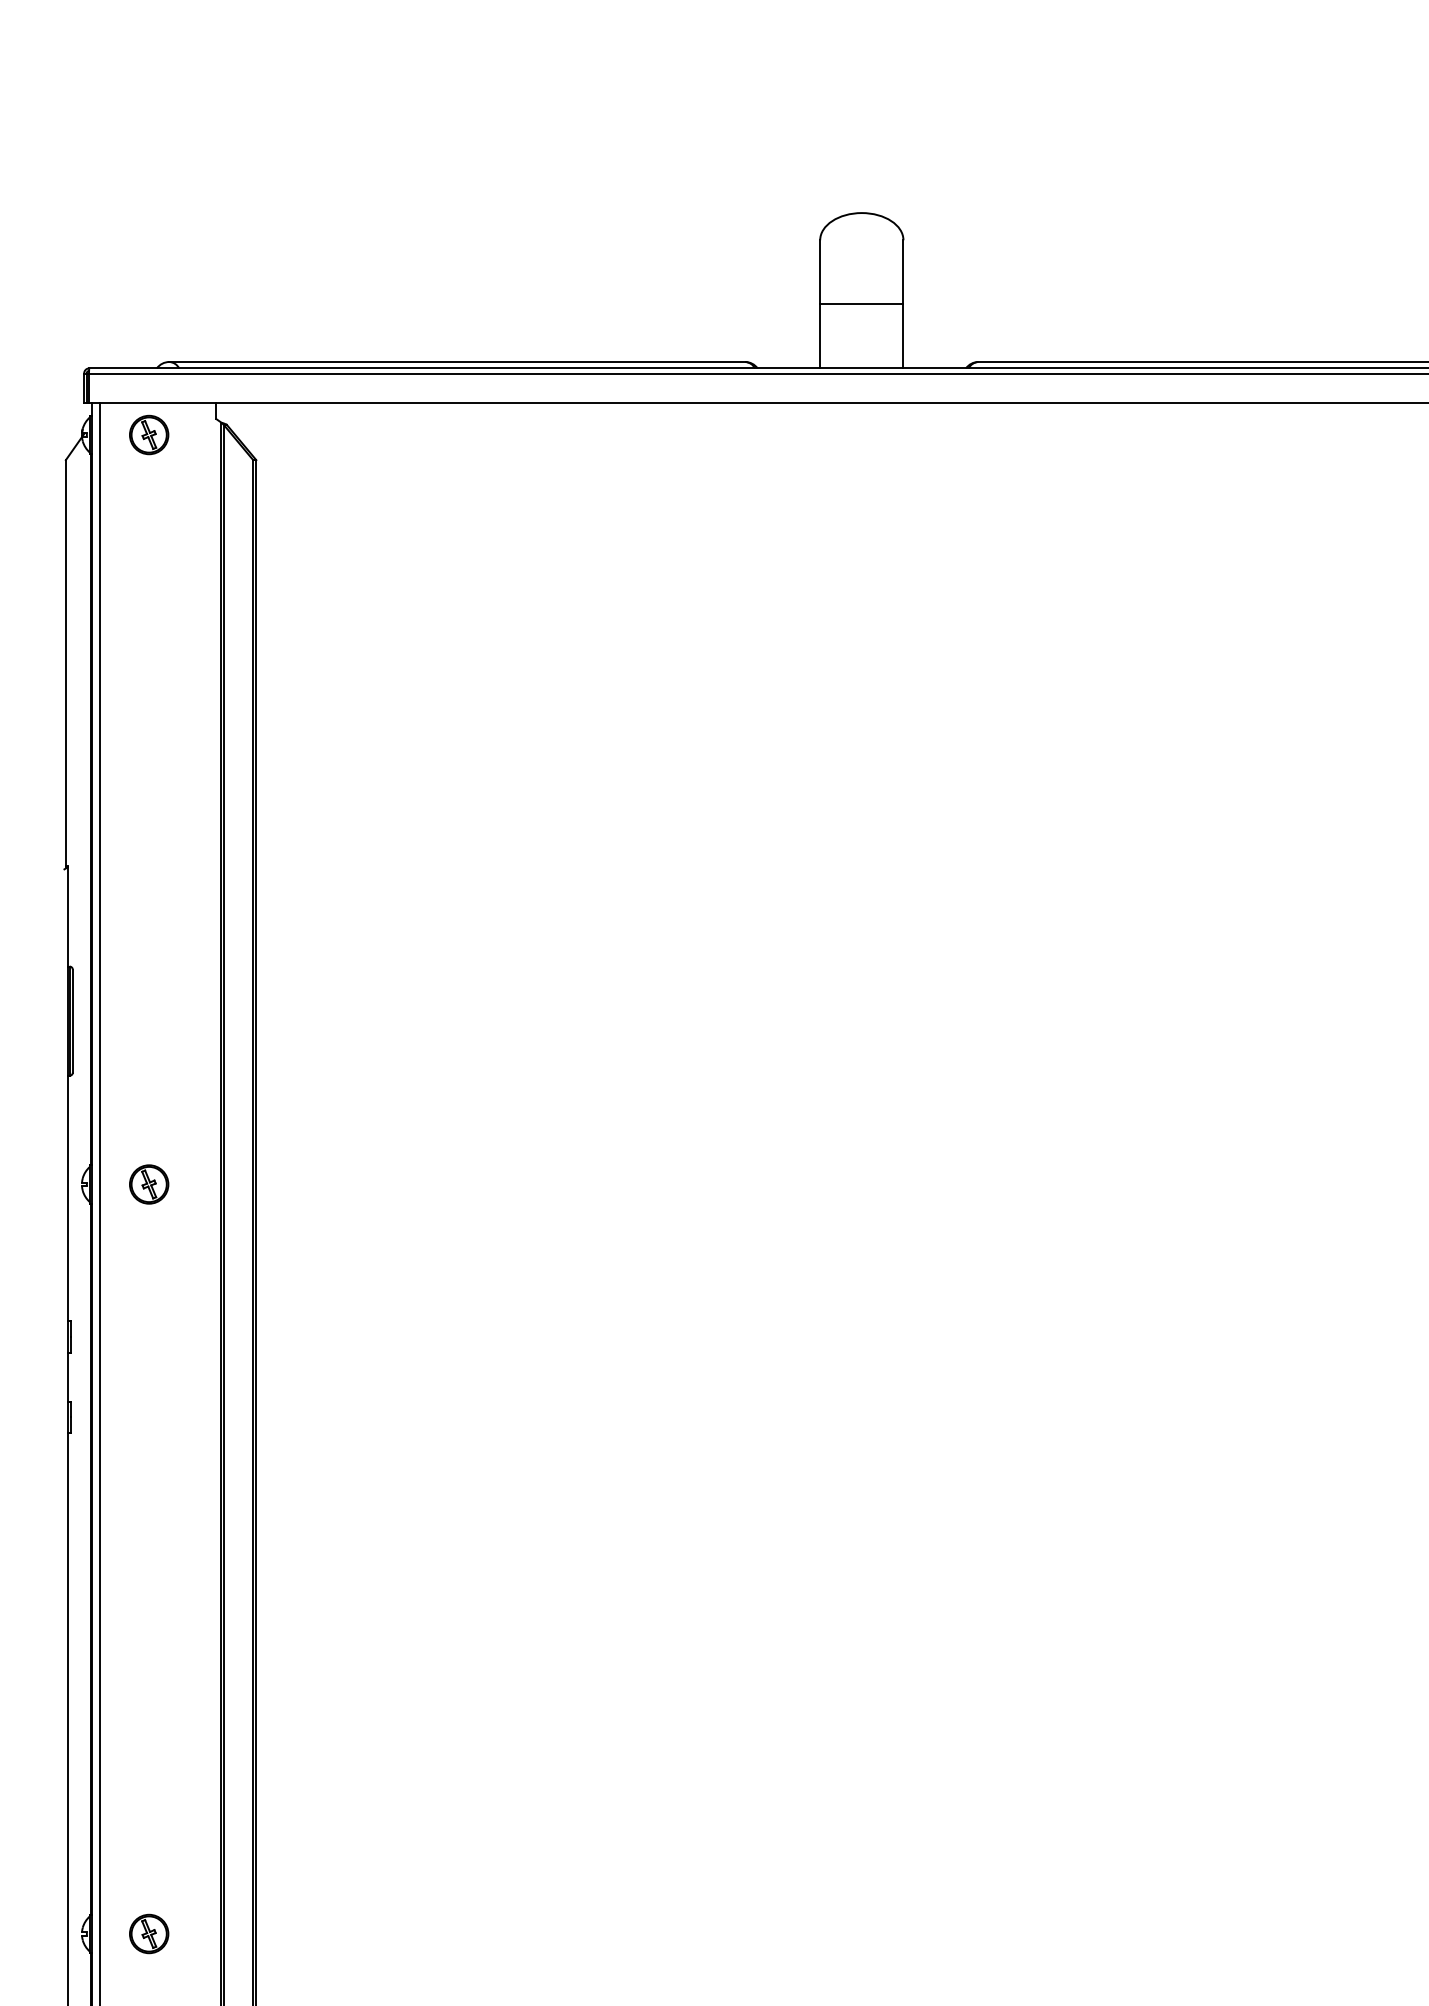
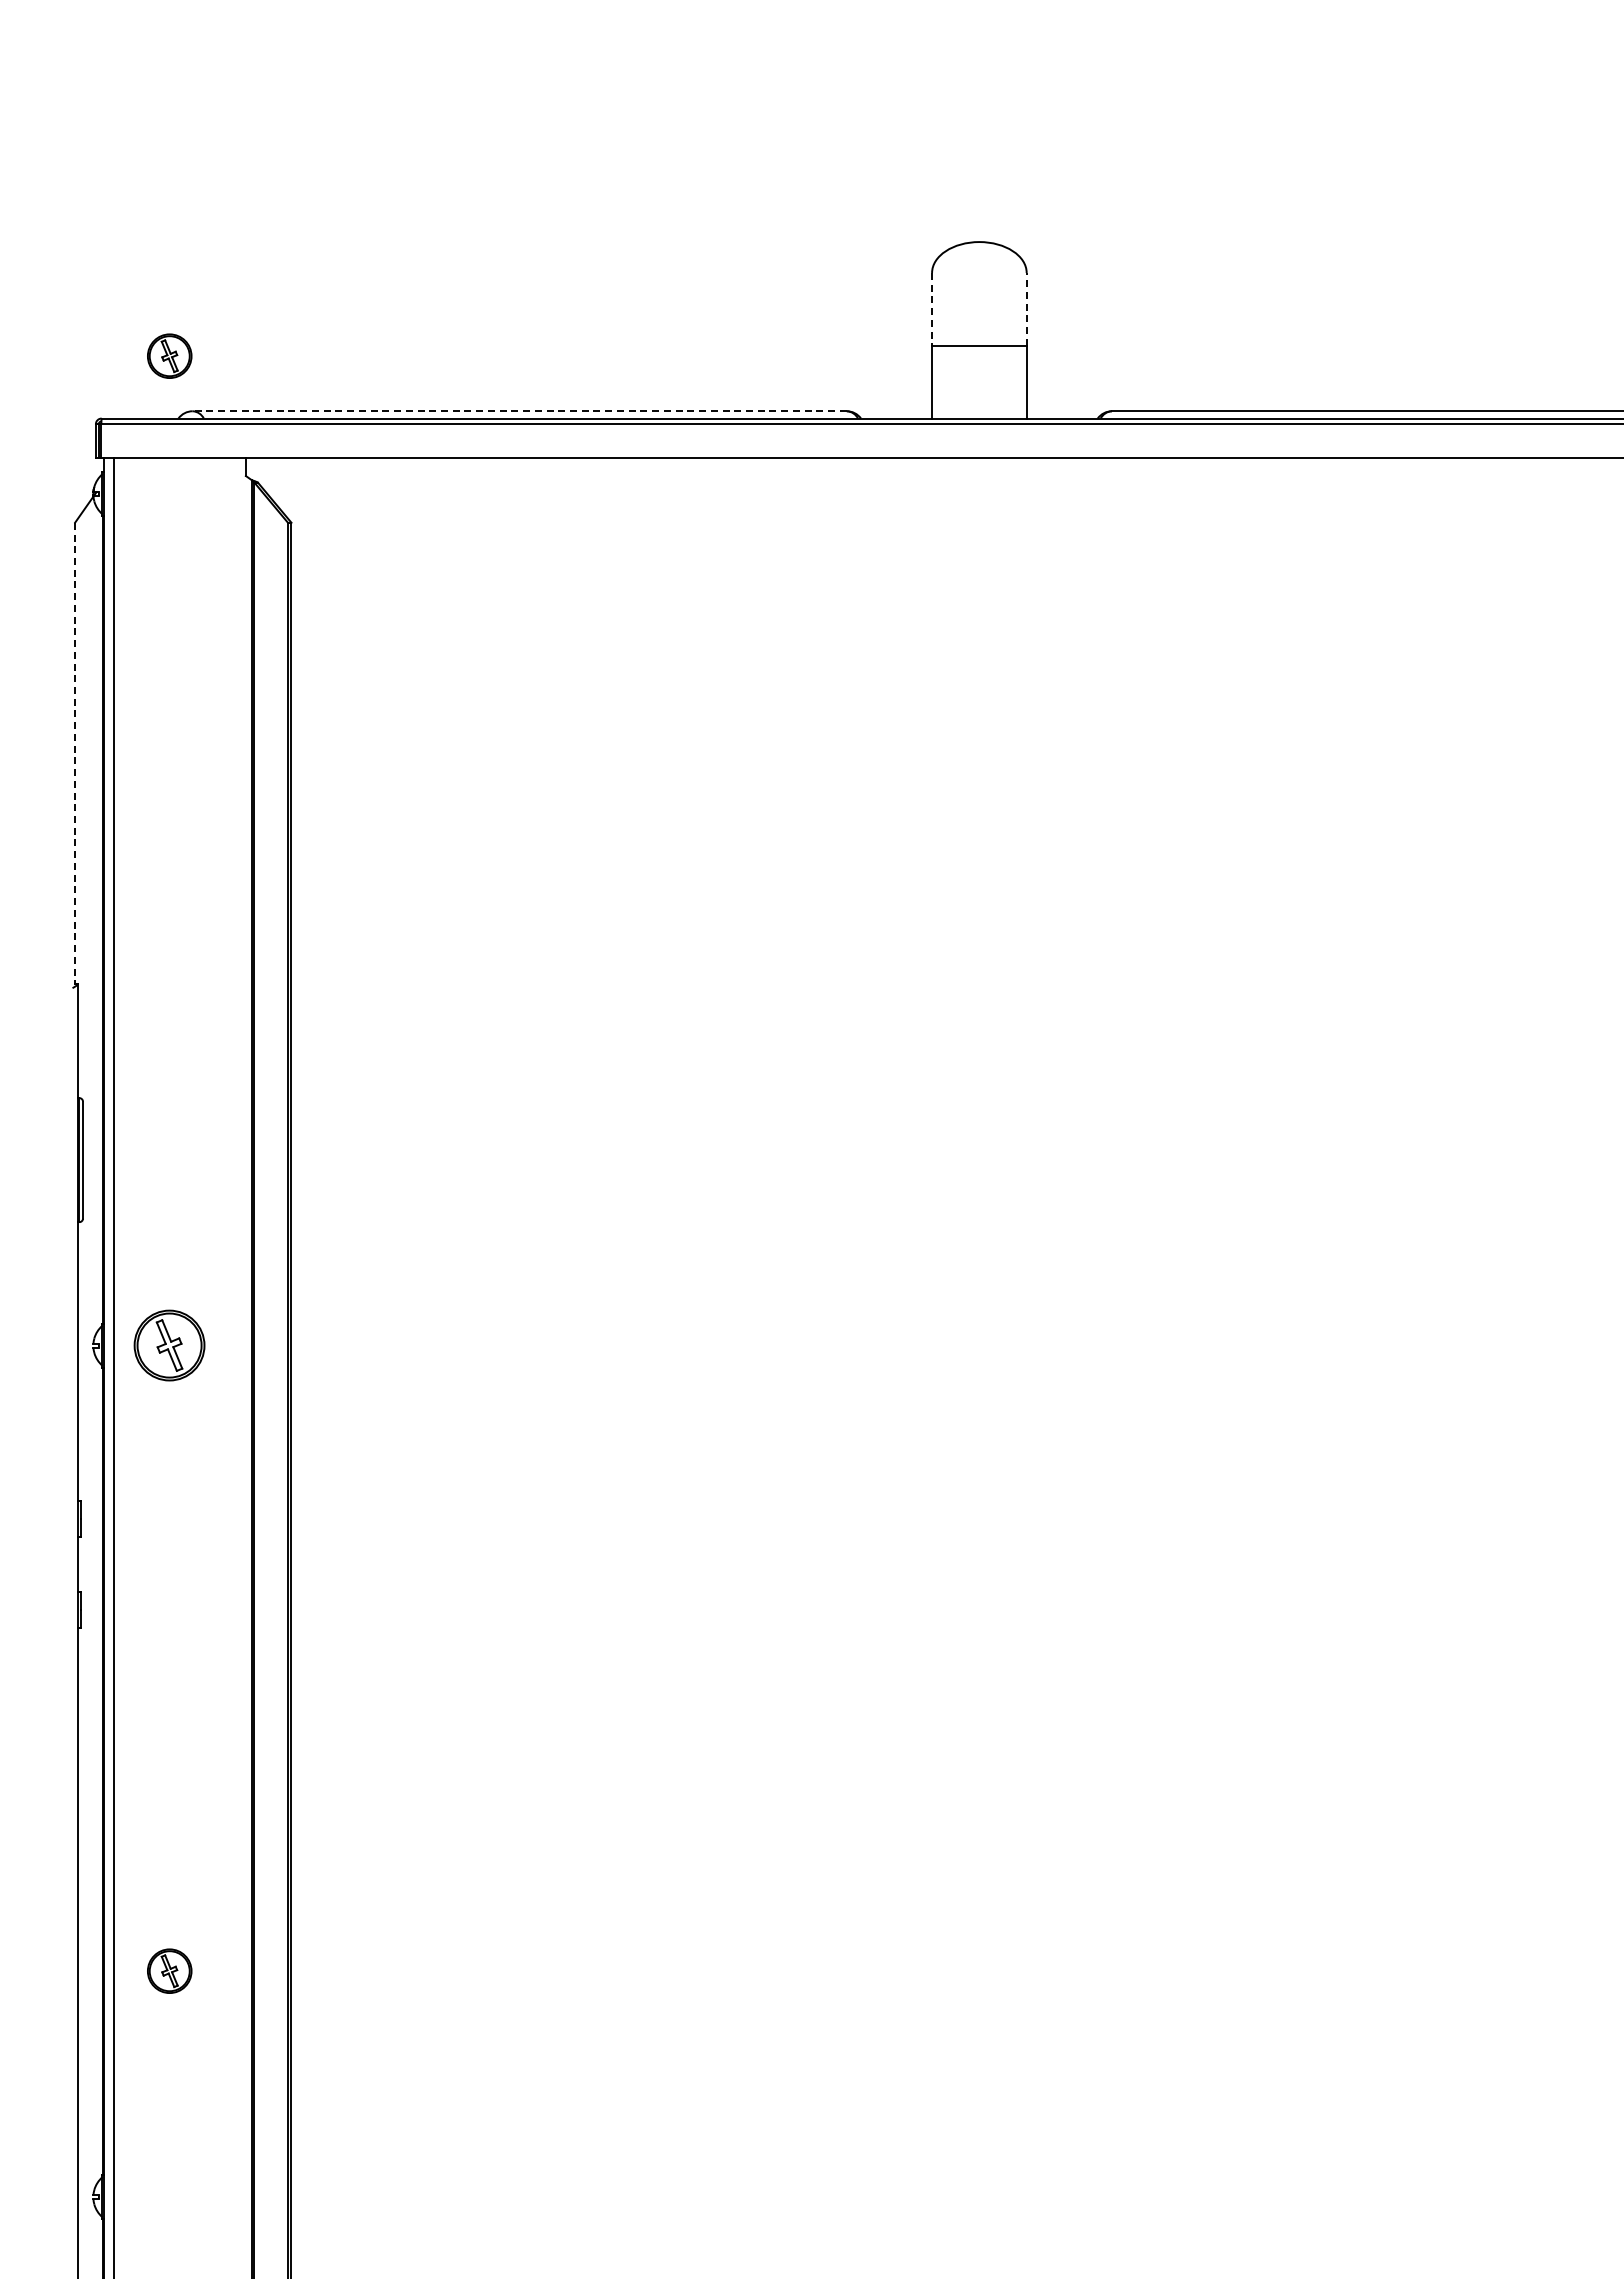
line: (903, 271) -> (1026, 308), solid -> dashed
line: (820, 272) -> (932, 309), solid -> dashed
line: (457, 362) -> (519, 411), solid -> dashed
part: (148, 434) -> (169, 355), moved
line: (66, 663) -> (75, 753), solid -> dashed
part: (148, 1184) -> (169, 1345), size x1.6
part: (148, 1933) -> (169, 1970), moved

